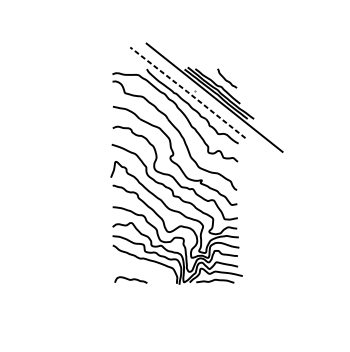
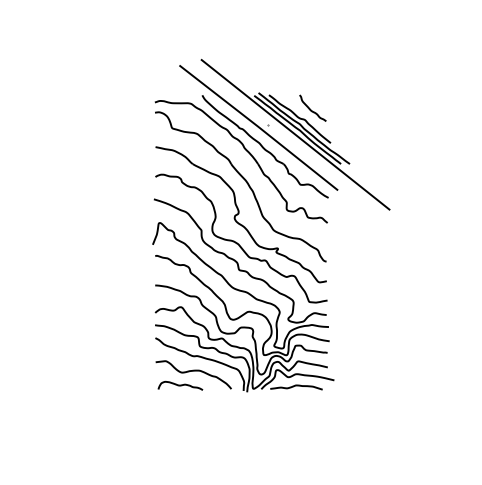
line: (188, 92) -> (259, 127), dashed -> solid
curve: (140, 269) -> (193, 371), added

